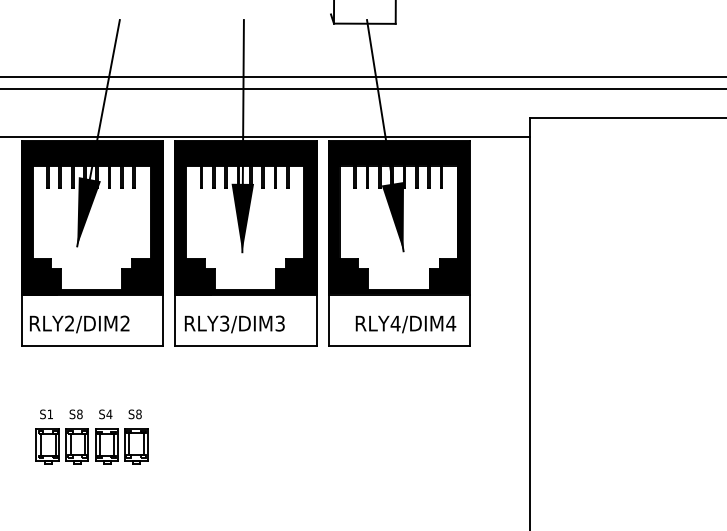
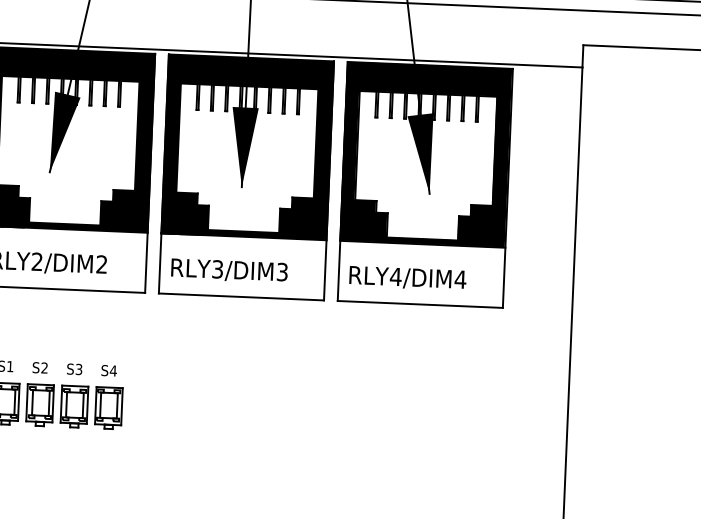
text: (405, 324) -> (407, 278), moved
text: (79, 414) -> (44, 368), S8 -> S2
text: (109, 414) -> (79, 369), S4 -> S3
text: (138, 414) -> (112, 371), S8 -> S4

